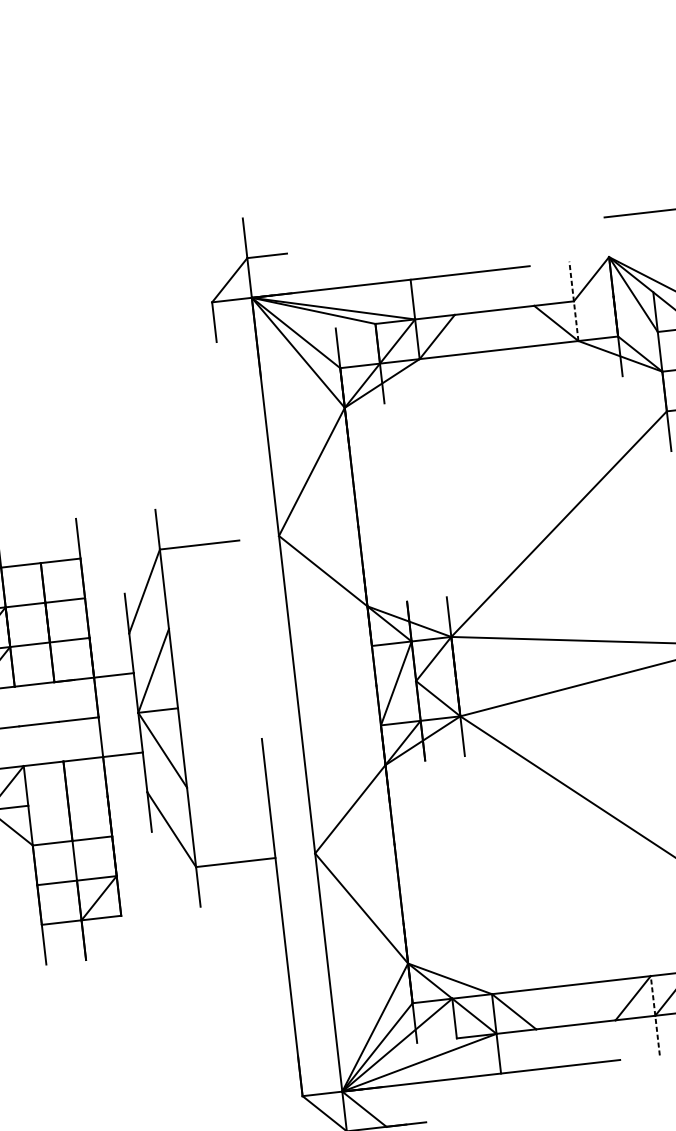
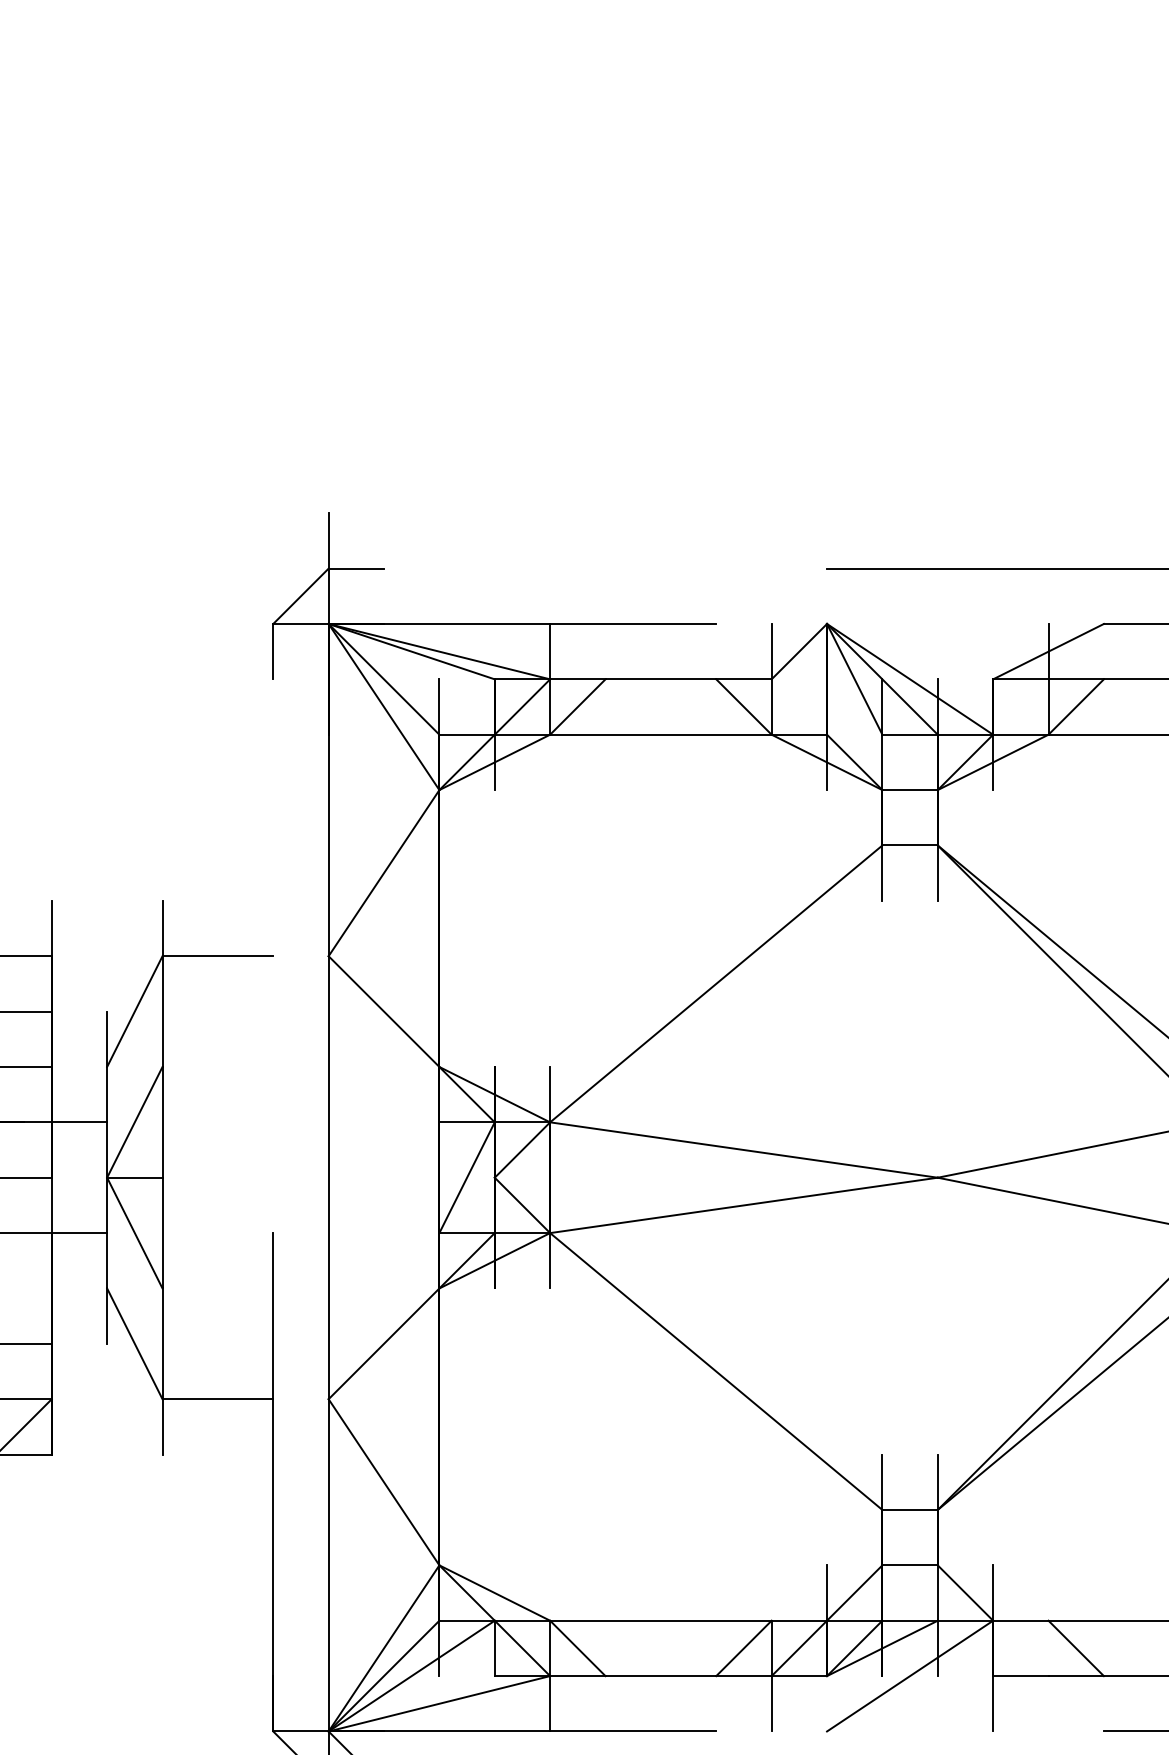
line: (573, 300) -> (771, 678), dashed -> solid
line: (655, 1015) -> (771, 1675), dashed -> solid

